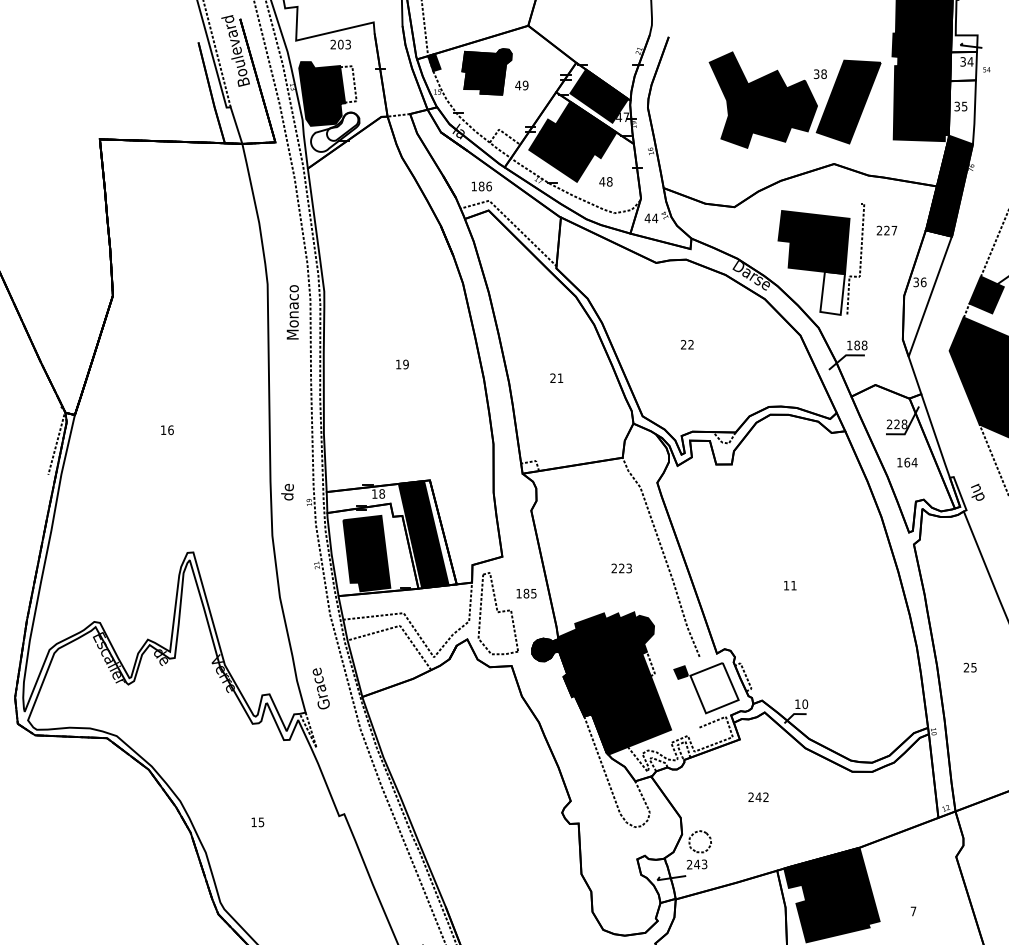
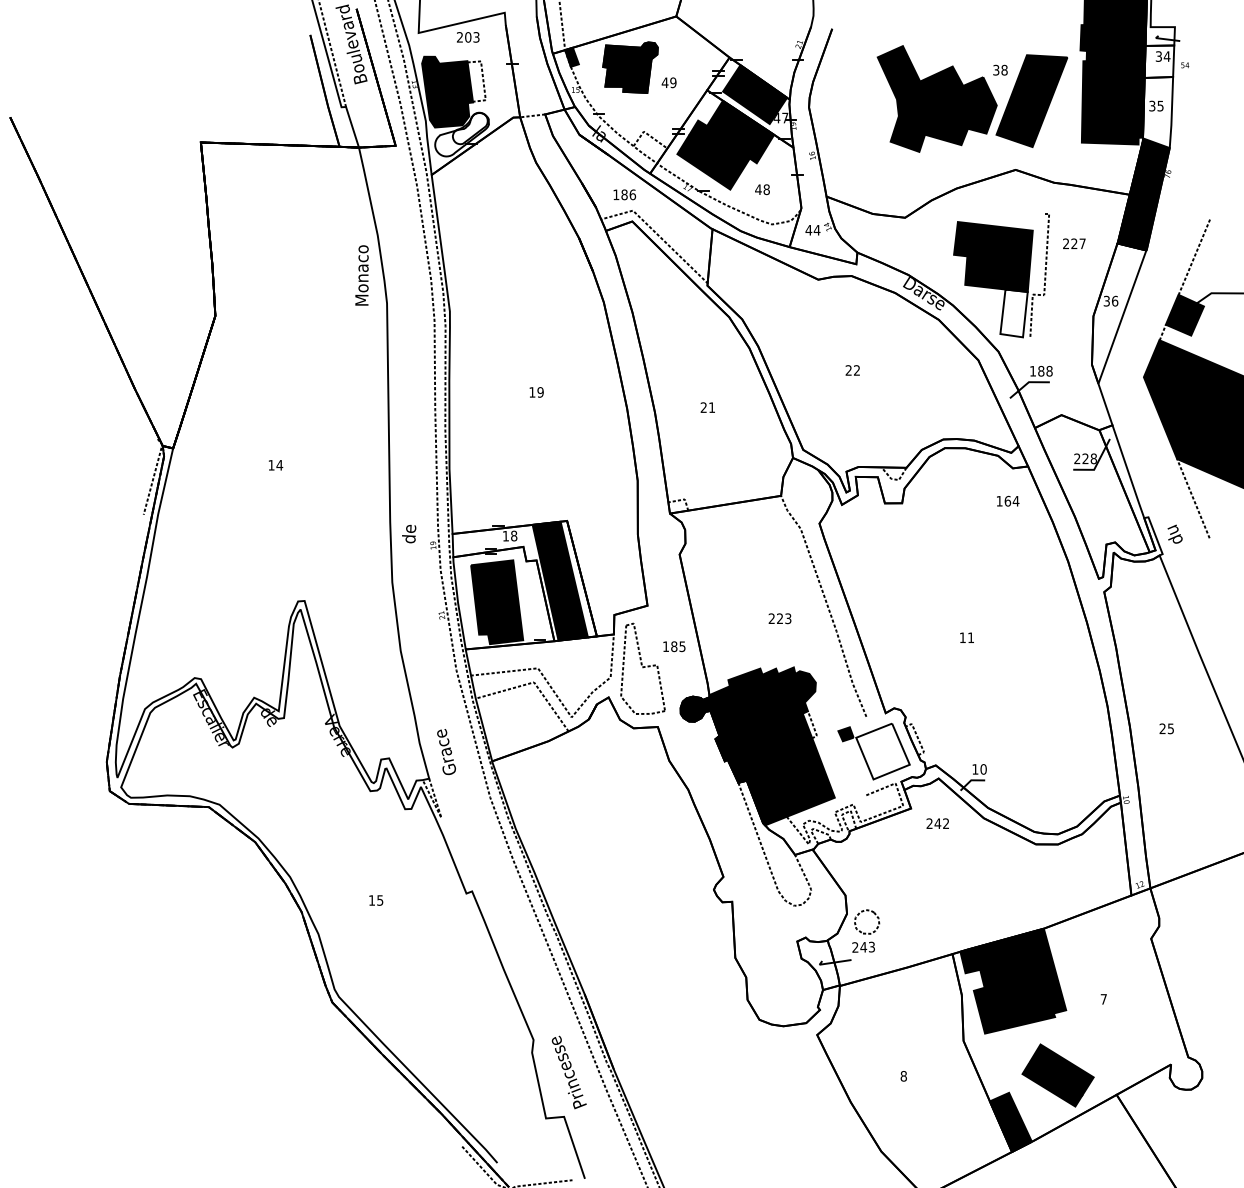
text: (292, 312) -> (361, 275), moved
text: (170, 430) -> (279, 465), 16 -> 14
text: (907, 461) -> (1008, 500), moved
text: (758, 797) -> (937, 823), moved

